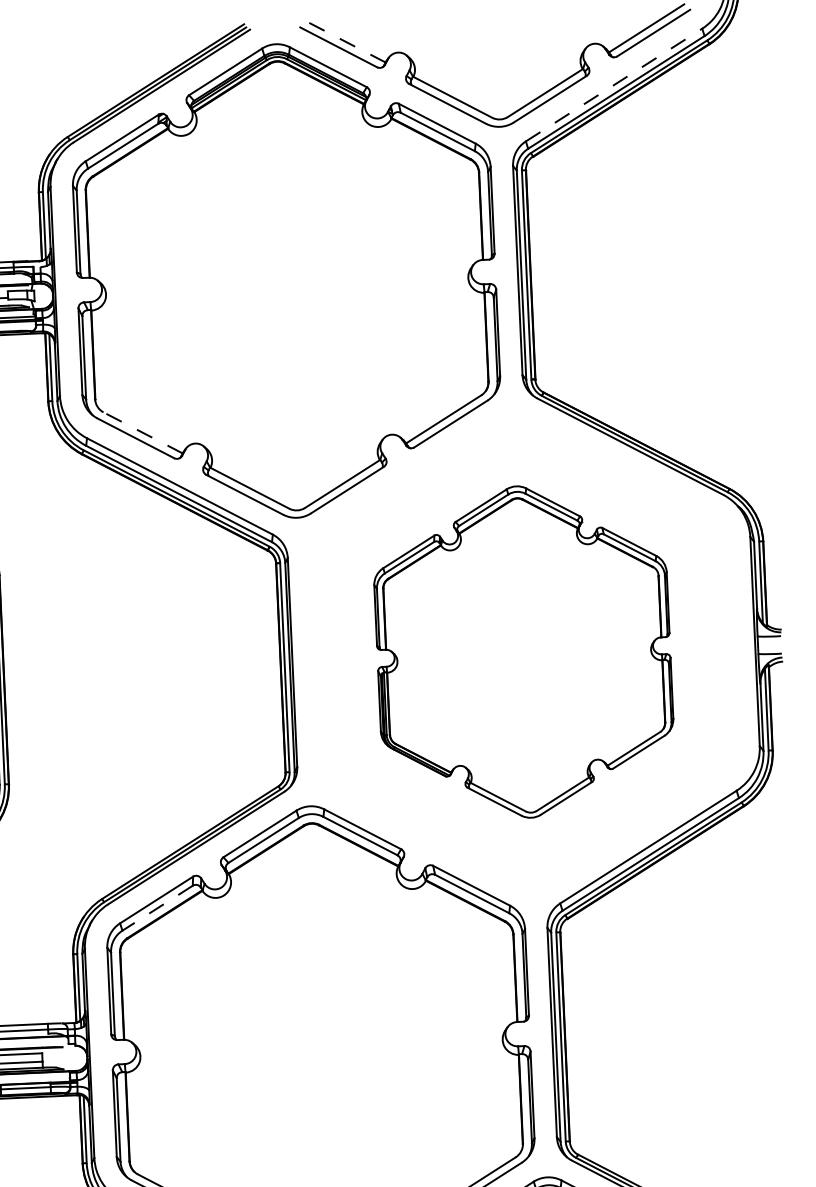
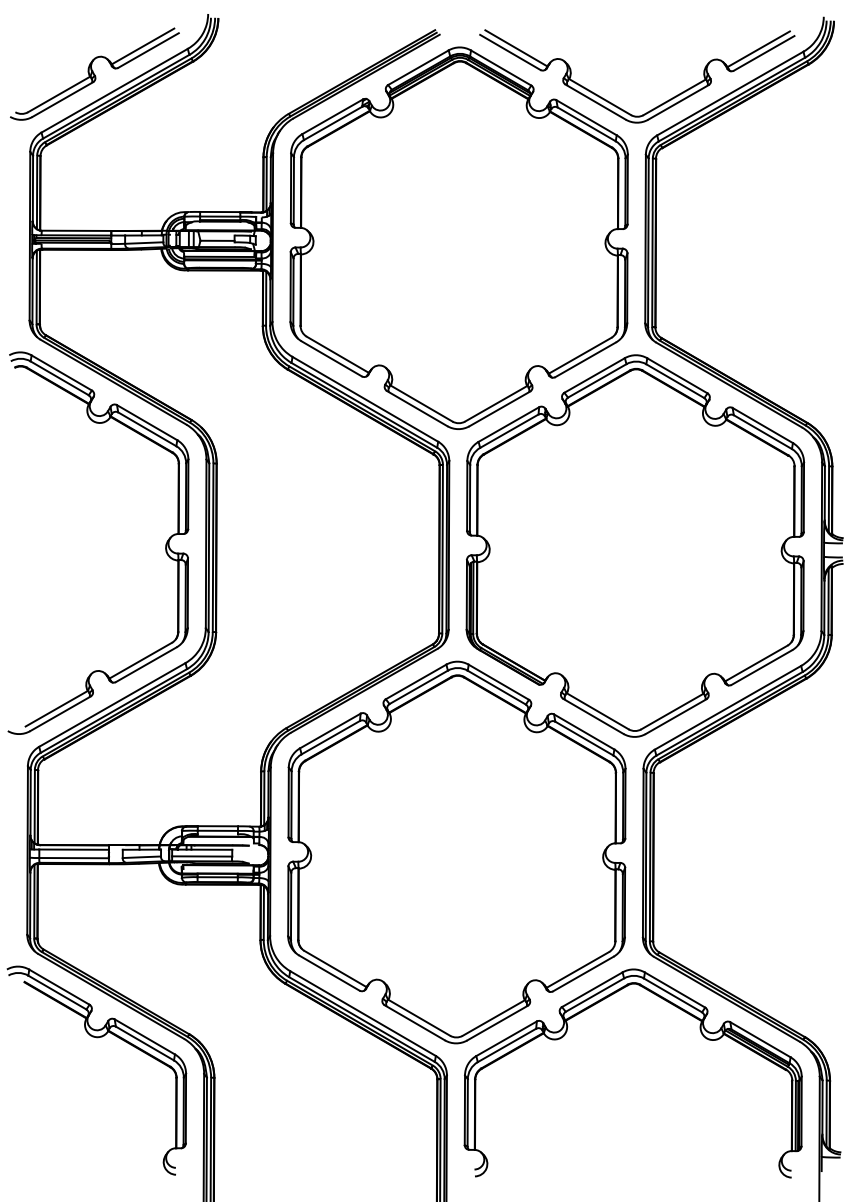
line: (346, 42) -> (516, 48), dashed -> solid
line: (614, 84) -> (730, 93), dashed -> solid
line: (142, 432) -> (337, 354), dashed -> solid
part: (523, 651) -> (635, 545), size x1.43
line: (157, 908) -> (330, 737), dashed -> solid

